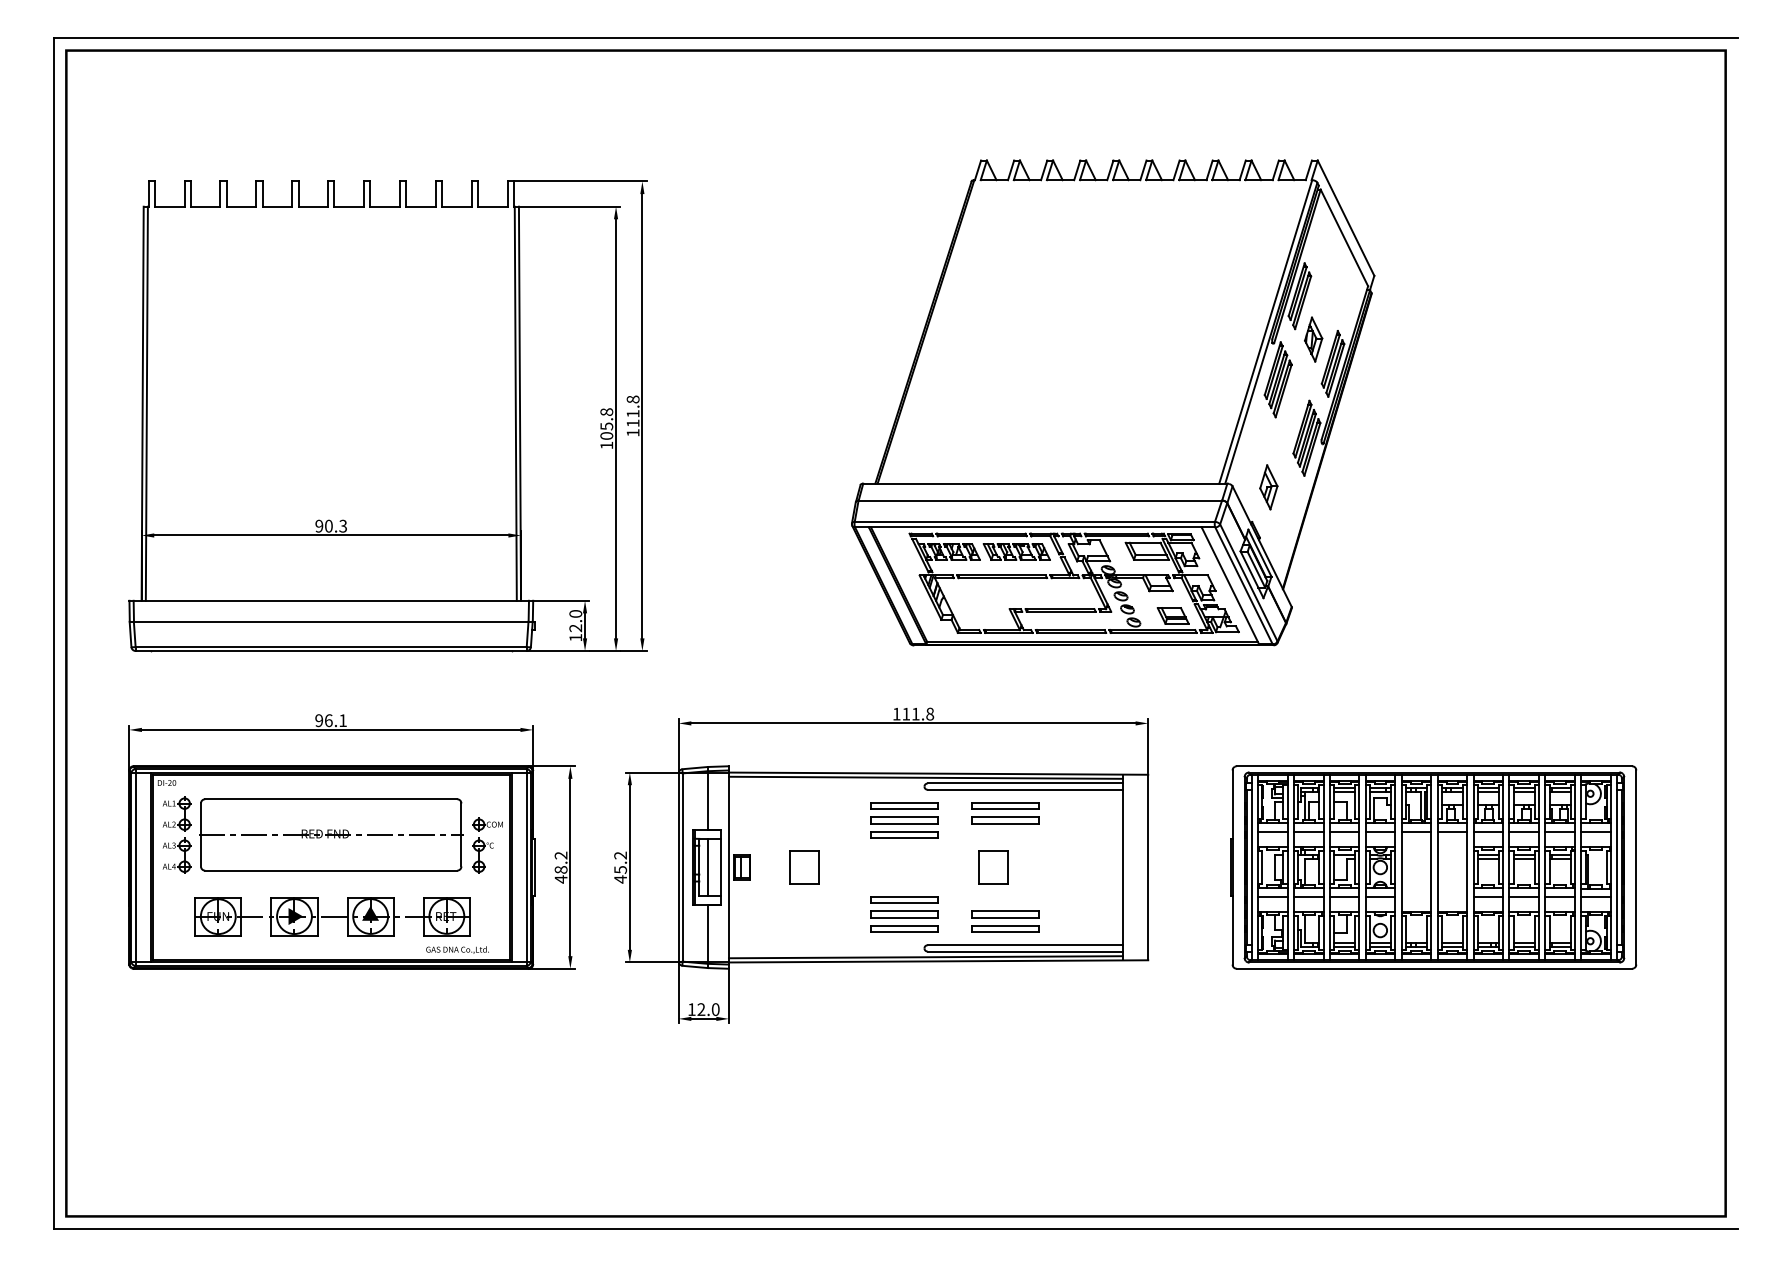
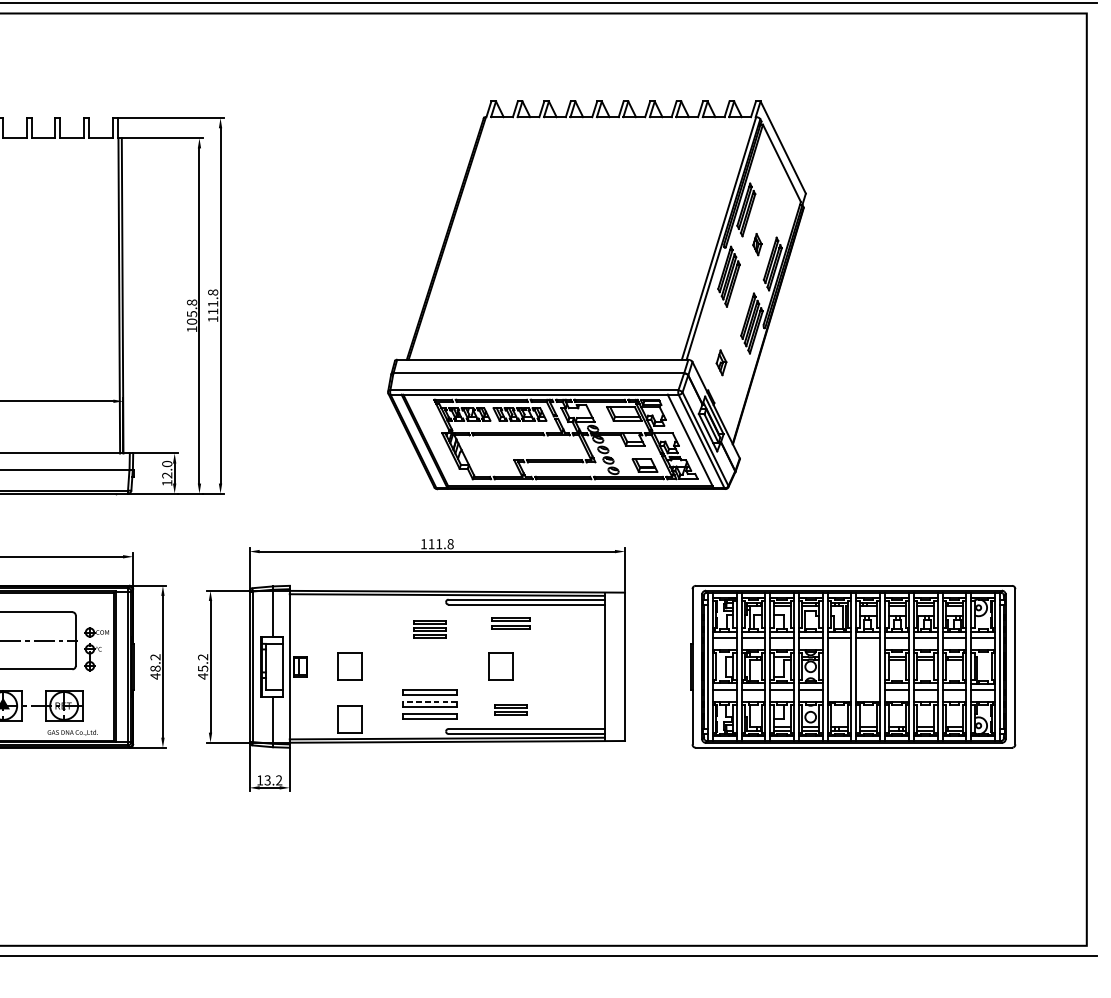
part: (1313, 339) -> (757, 244), size x0.6
part: (1268, 487) -> (721, 362), size x0.7
part: (1005, 813) -> (510, 623), size x0.7
part: (904, 820) -> (430, 629), size x0.6
line: (707, 867) -> (272, 666), removed
line: (904, 911) -> (430, 701), solid -> dashed
part: (1005, 921) -> (510, 709), size x0.6
part: (804, 933) -> (350, 719), added
text: (708, 1009) -> (273, 780), 12.0 -> 13.2

